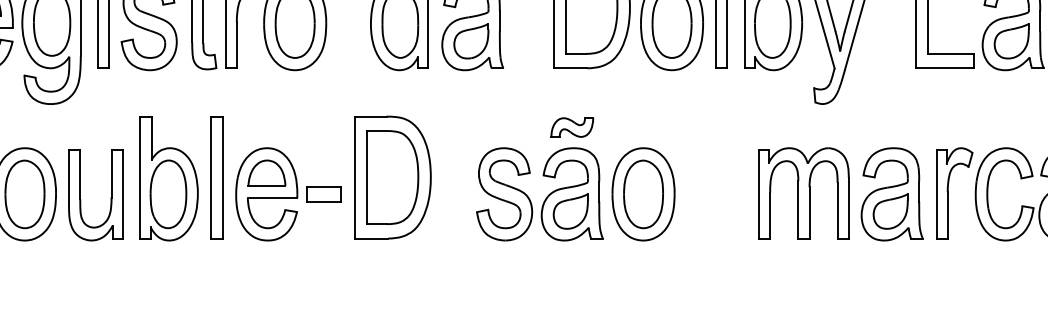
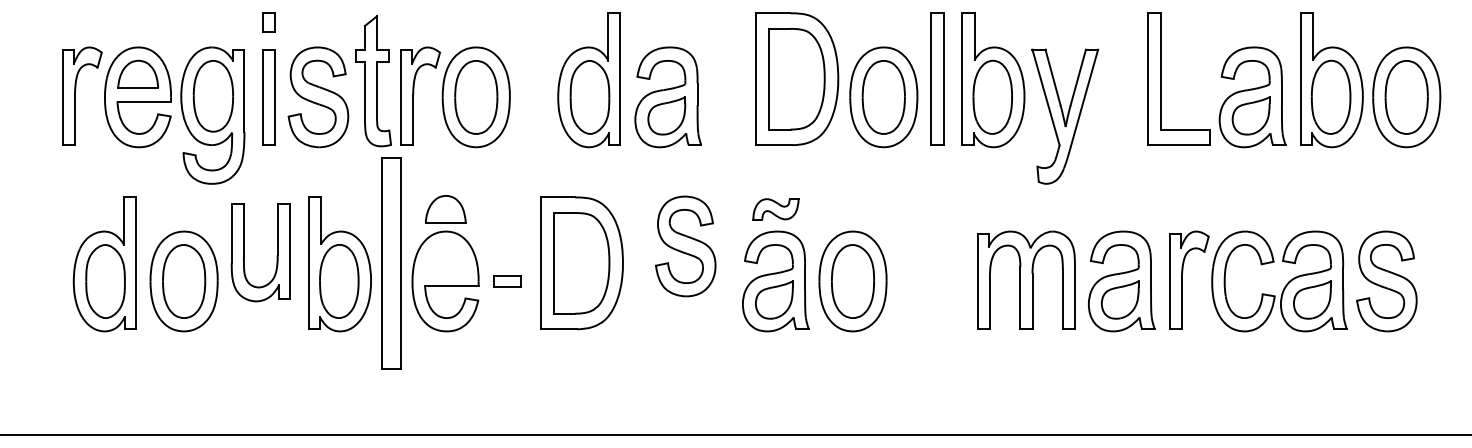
part: (266, 173) -> (445, 209), moved
part: (216, 176) -> (391, 262), size x1.6
part: (324, 194) -> (507, 281), size x0.7
part: (504, 194) -> (685, 246), moved
part: (80, 195) -> (244, 252), moved

